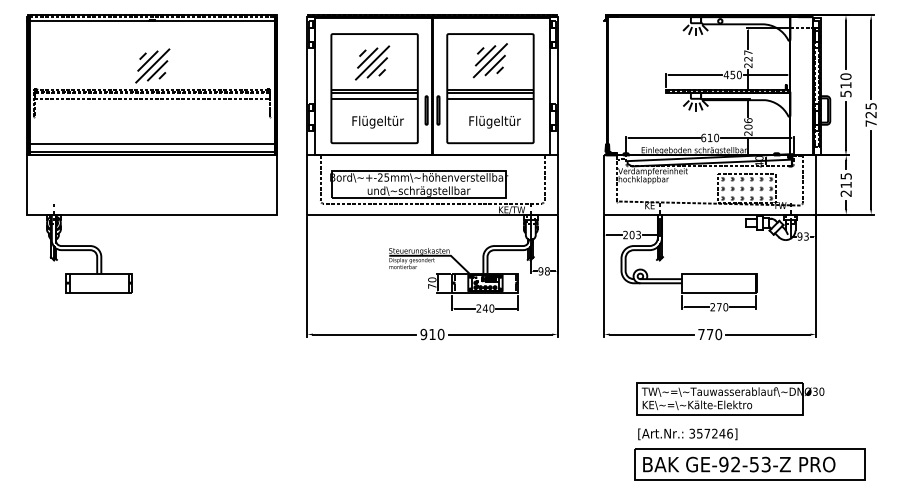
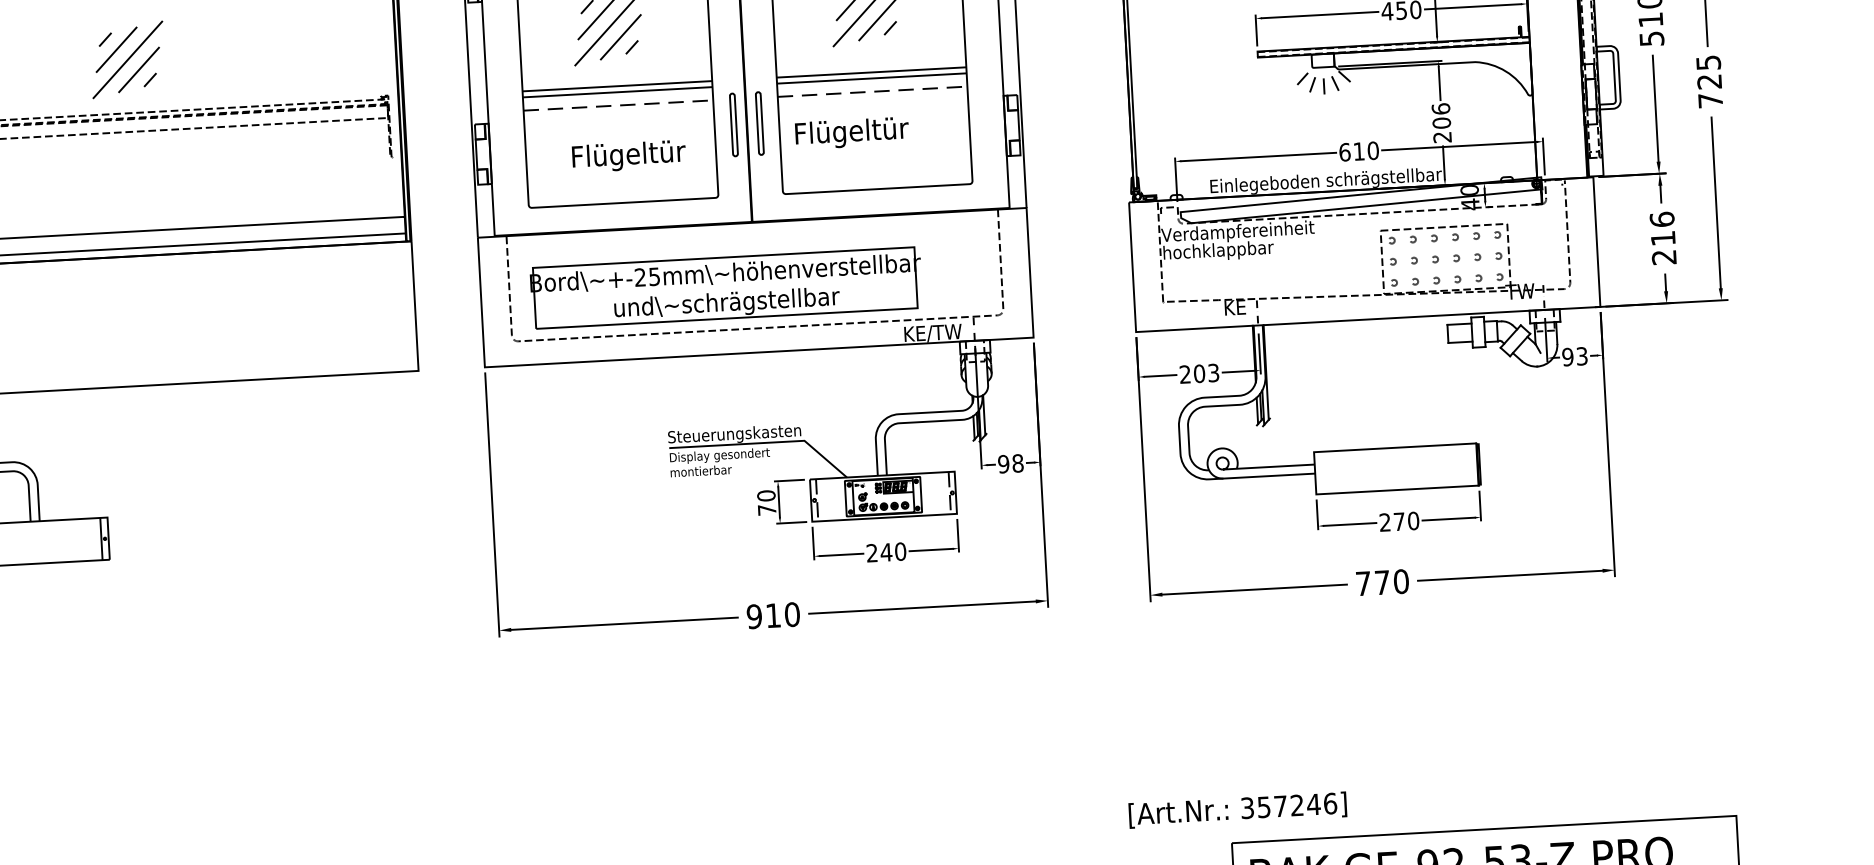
line: (375, 98) -> (620, 104), solid -> dashed
line: (490, 98) -> (872, 91), solid -> dashed
text: (494, 122) -> (850, 134), moved
text: (845, 176) -> (1660, 219), 215 -> 216
part: (730, 398) -> (1434, 720), removed
text: (687, 434) -> (1237, 810), moved

